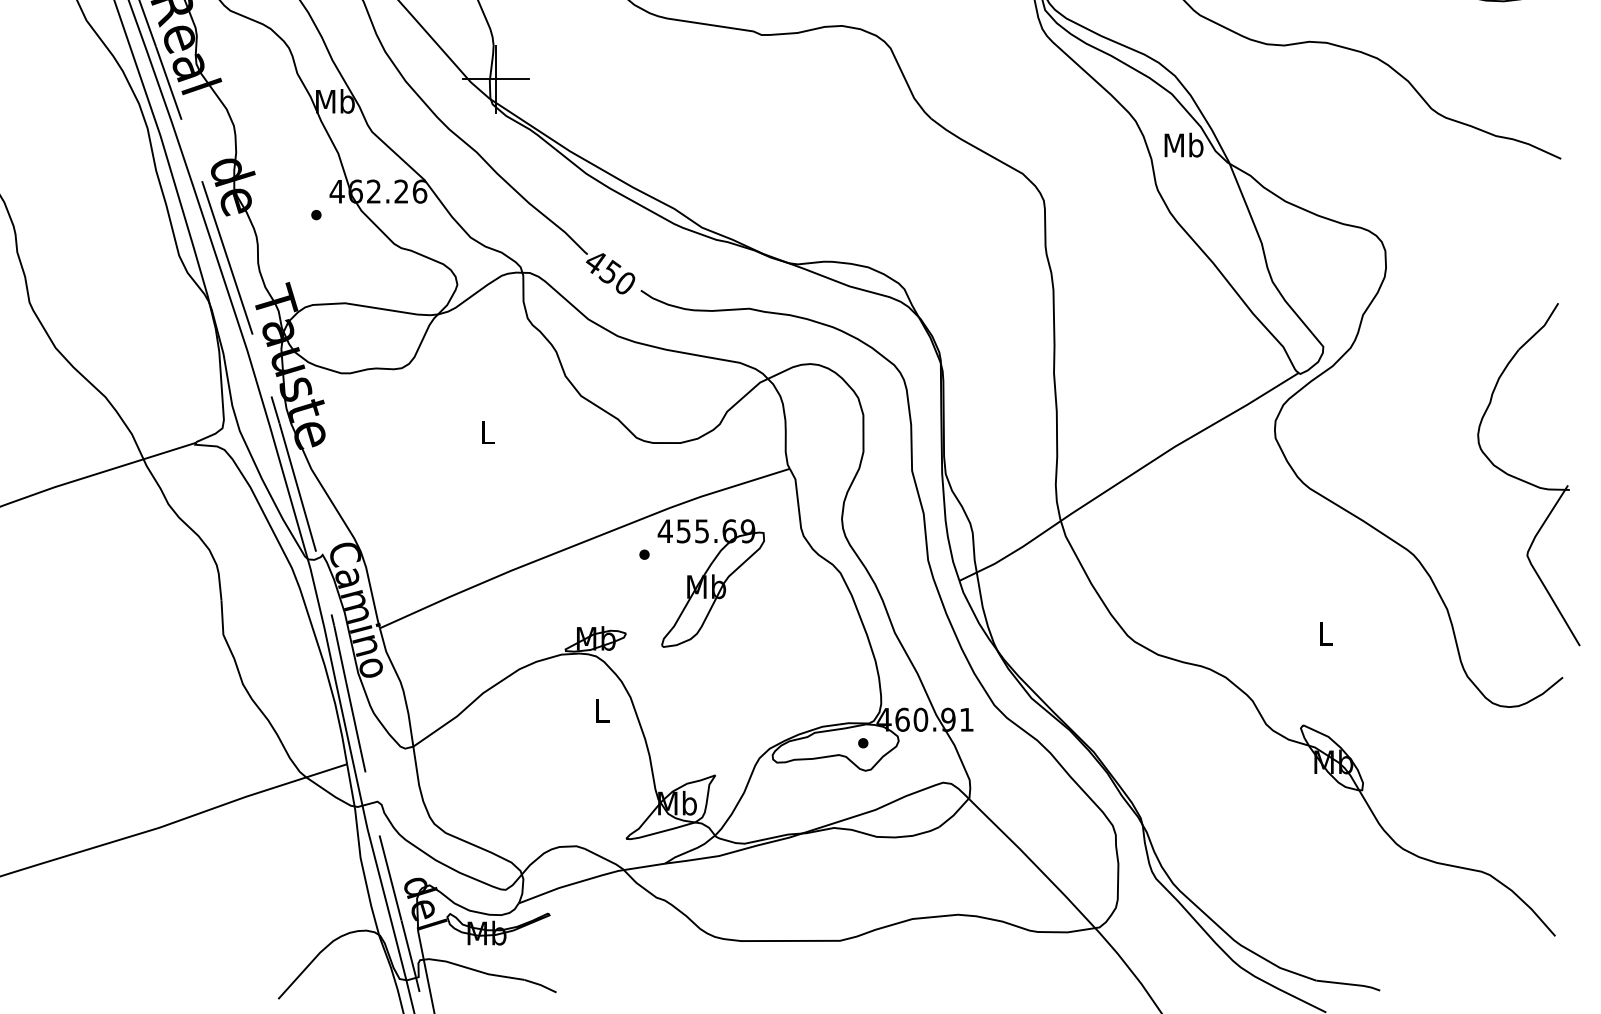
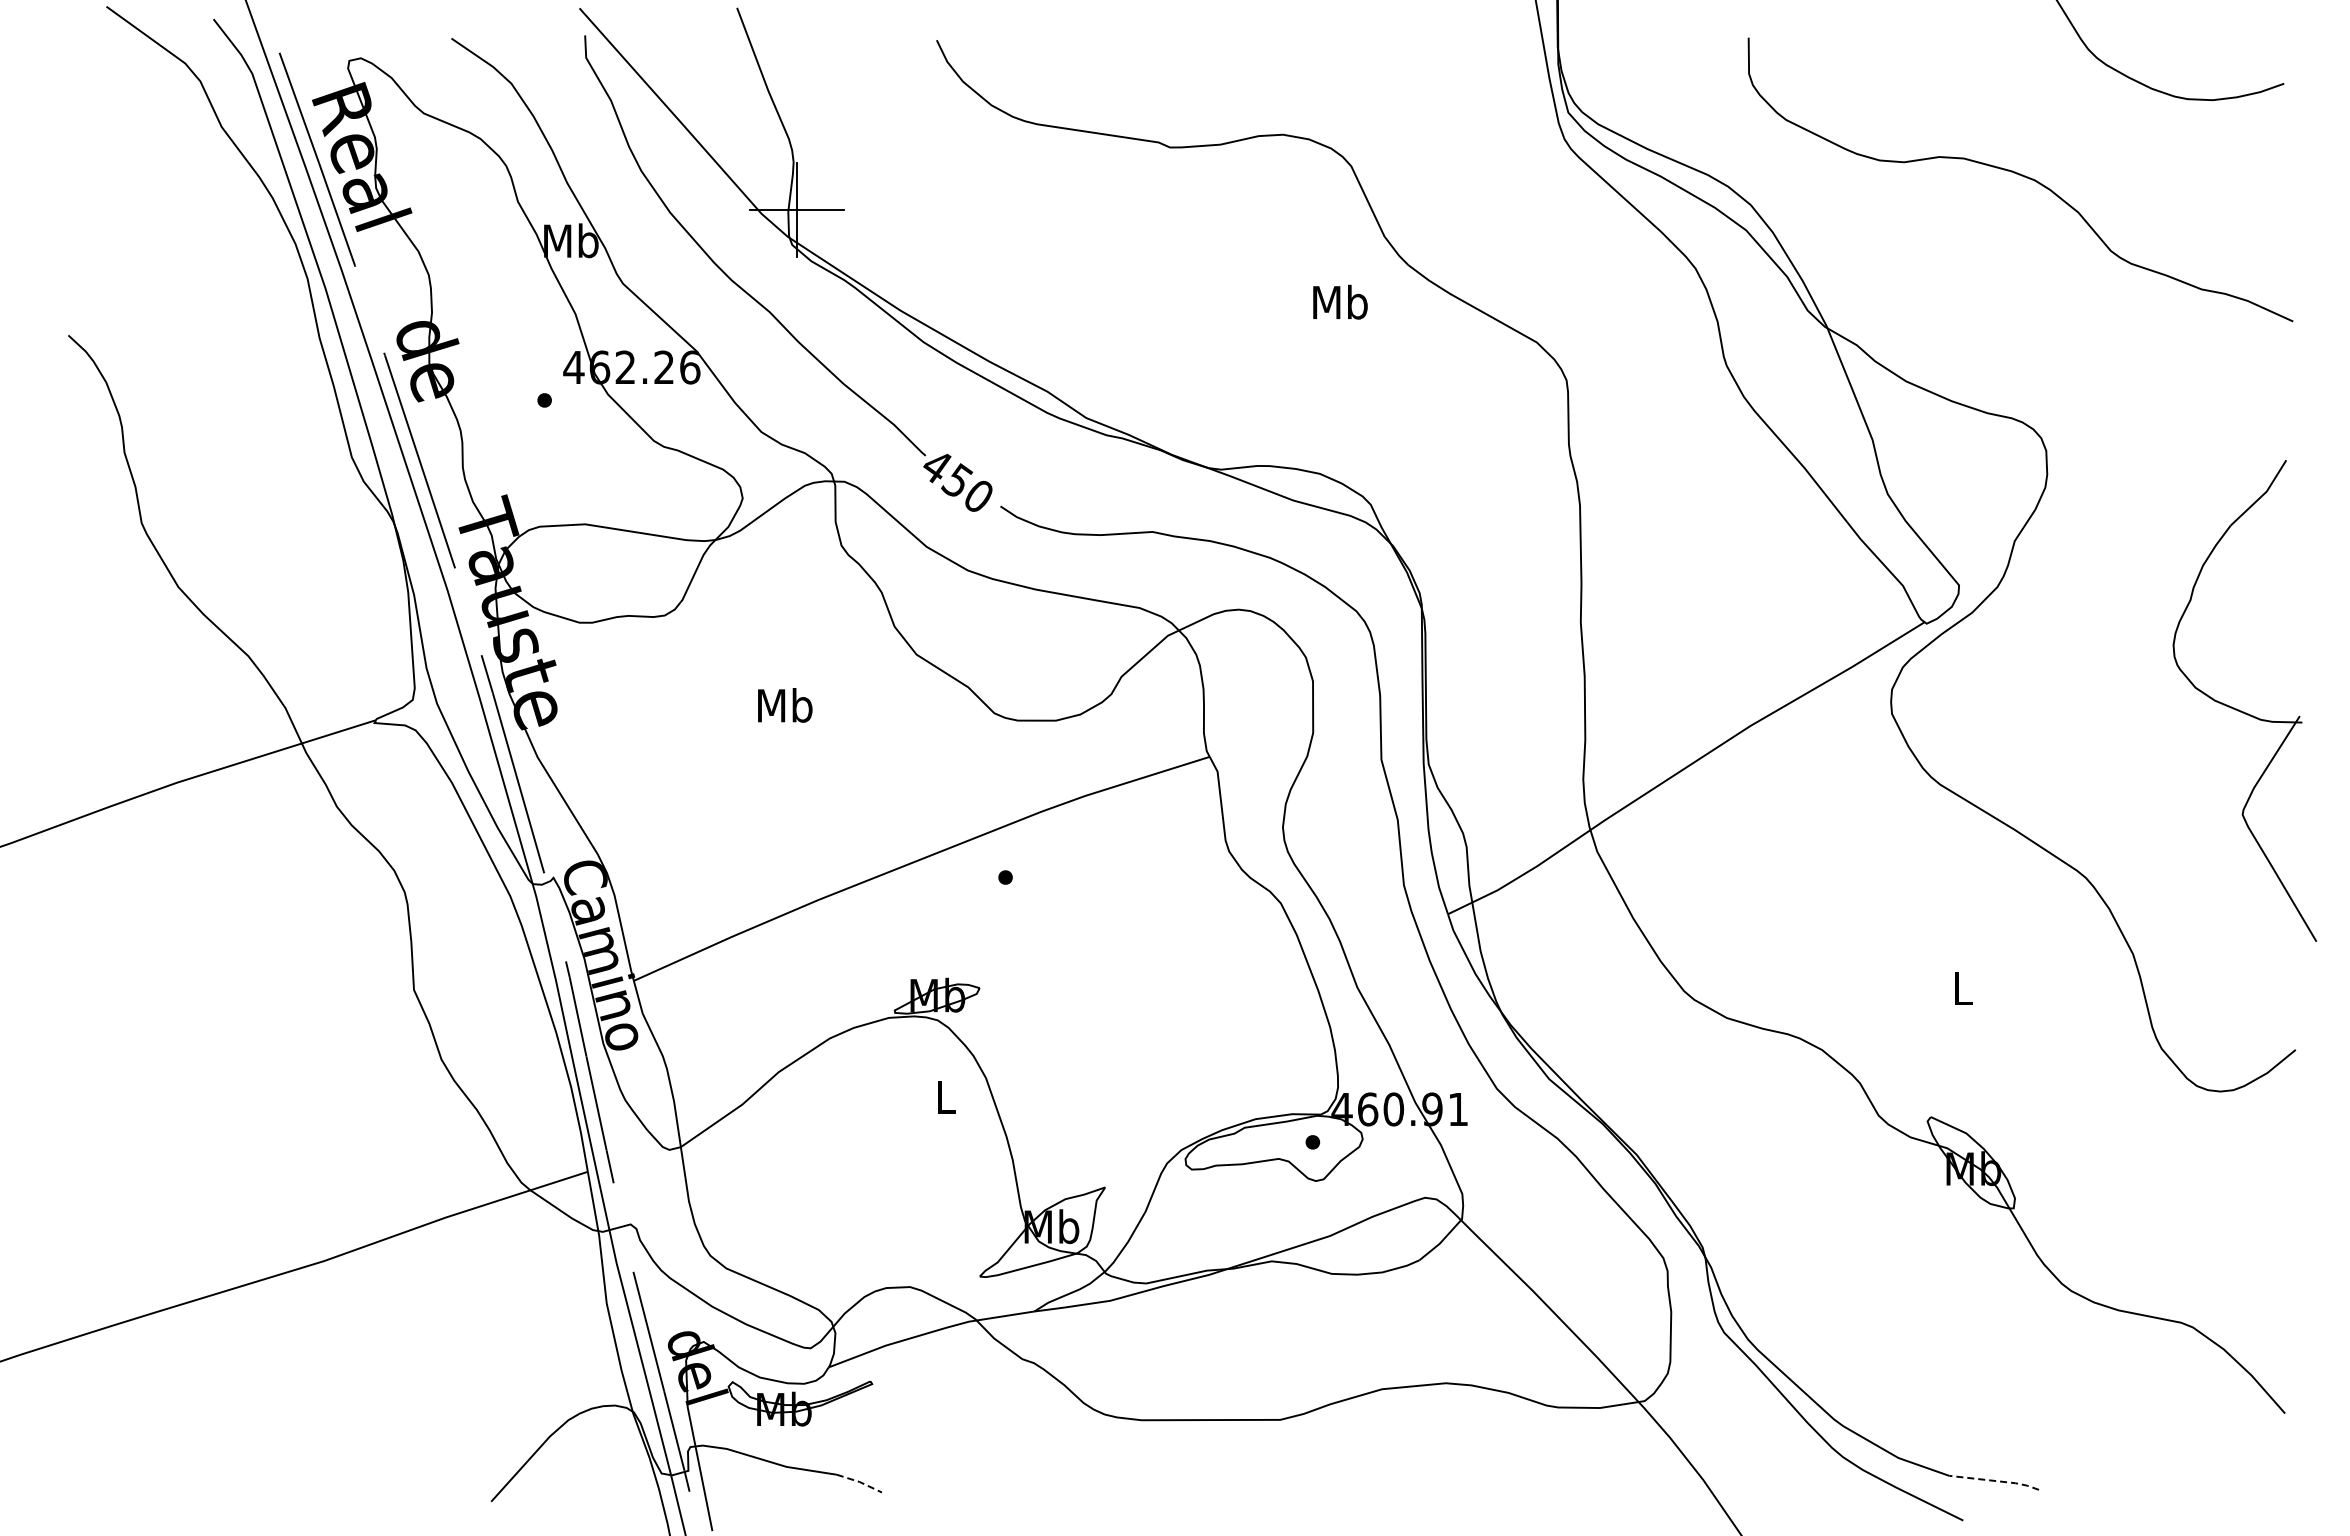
text: (1184, 144) -> (1340, 301), moved
text: (487, 432) -> (785, 705), L -> Mb
part: (1525, 480) -> (2239, 709), moved
part: (711, 583) -> (1099, 917), removed
line: (1349, 984) -> (1995, 1481), solid -> dashed
line: (540, 985) -> (859, 1482), solid -> dashed

